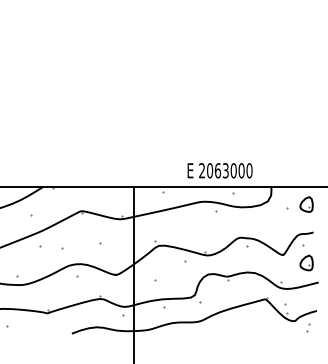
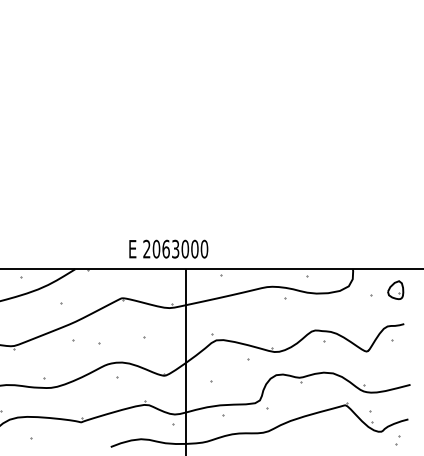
text: (219, 170) -> (168, 248), moved
part: (306, 263) -> (395, 361), removed

